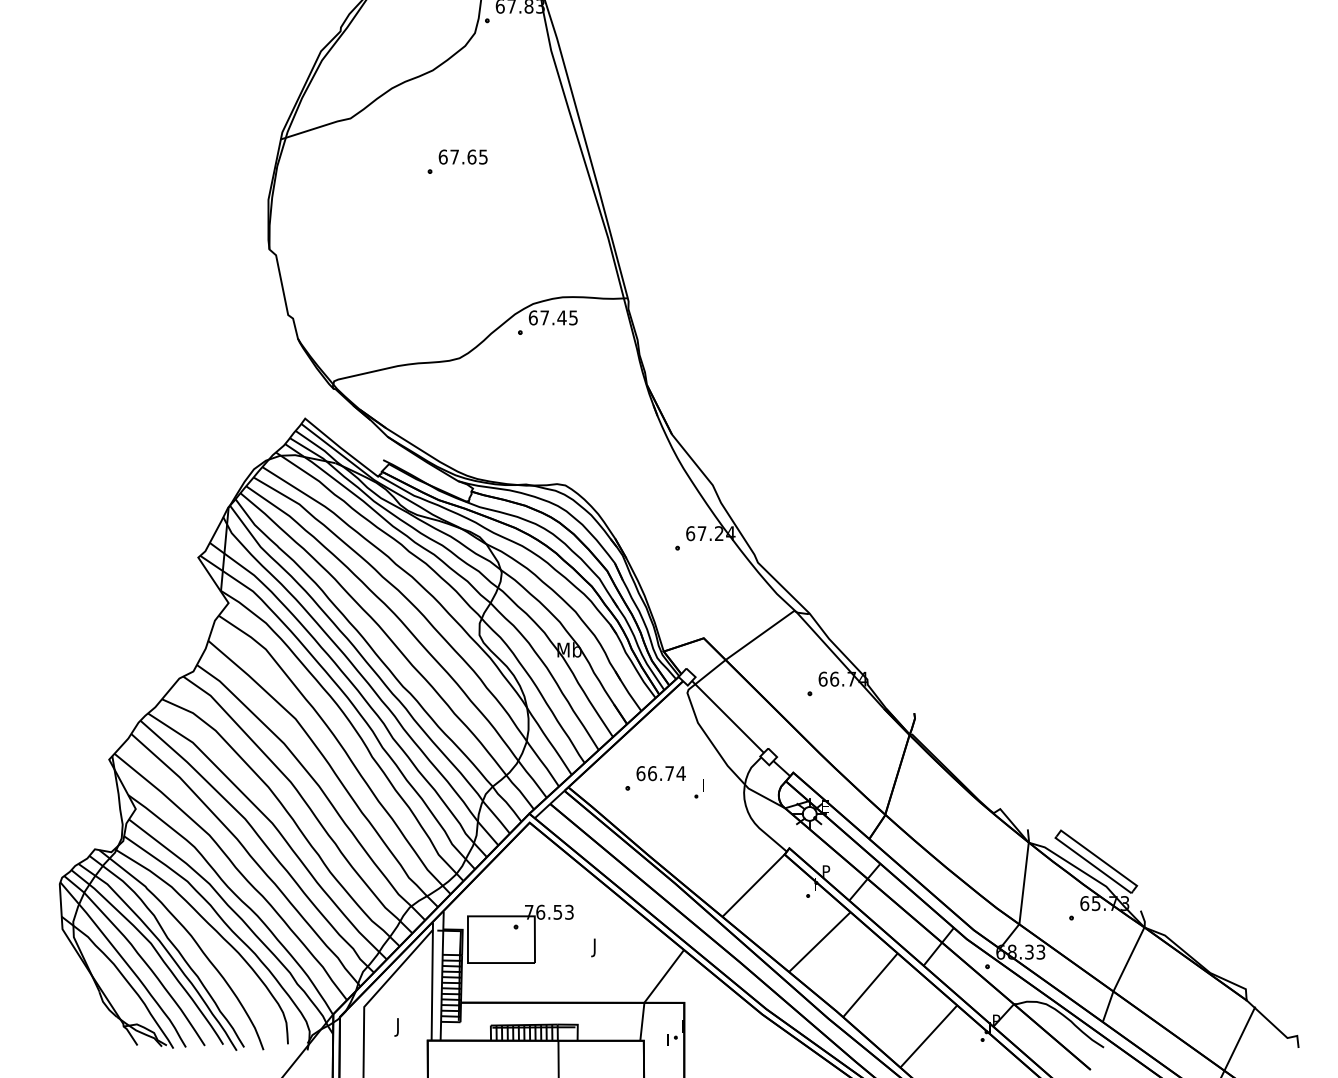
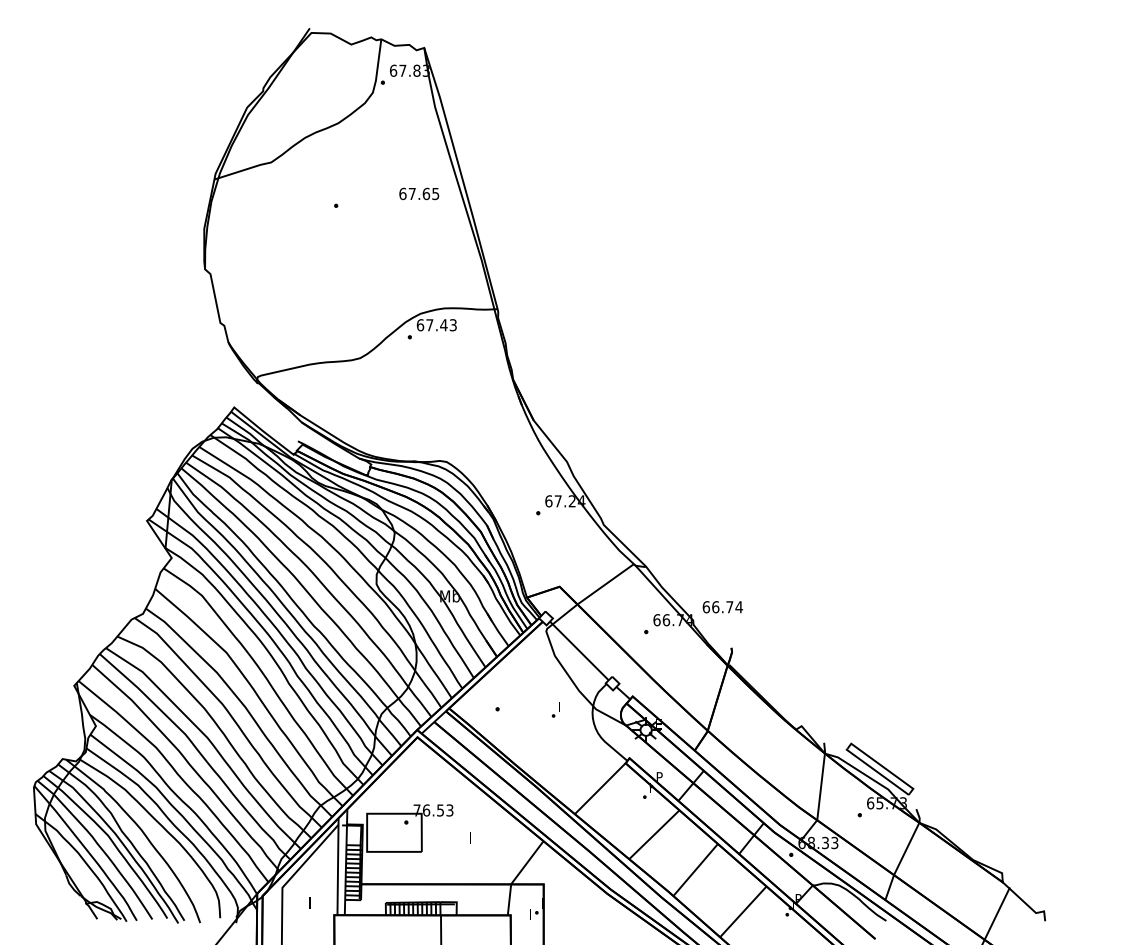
text: (463, 156) -> (419, 193), moved
text: (573, 317) -> (453, 324), 67.45 -> 67.43
text: (660, 773) -> (722, 607), moved
text: (593, 947) -> (469, 839), J -> I
text: (396, 1026) -> (308, 903), J -> I

